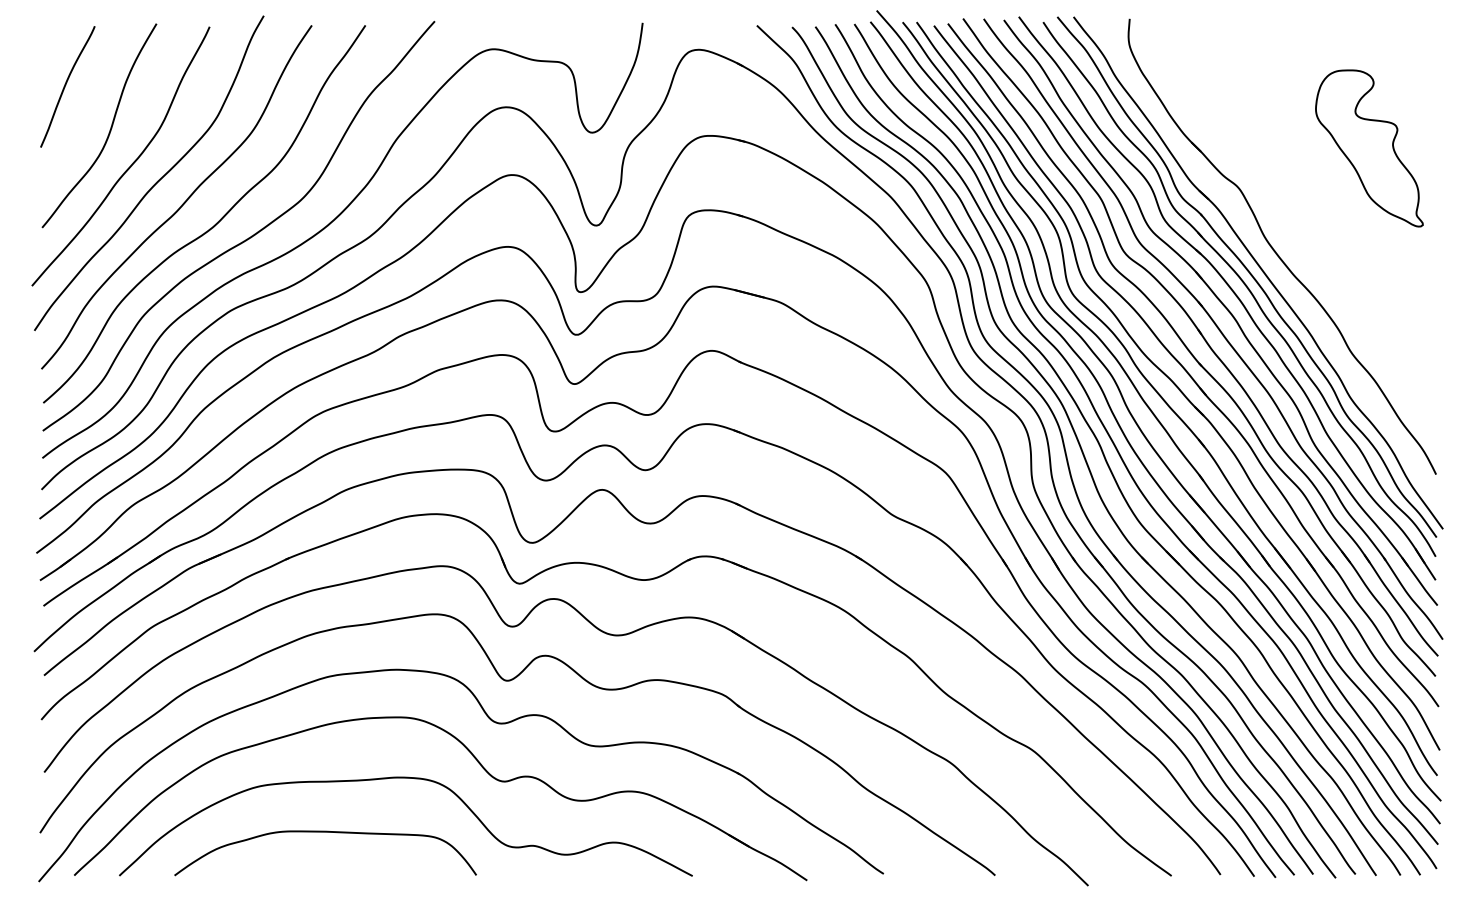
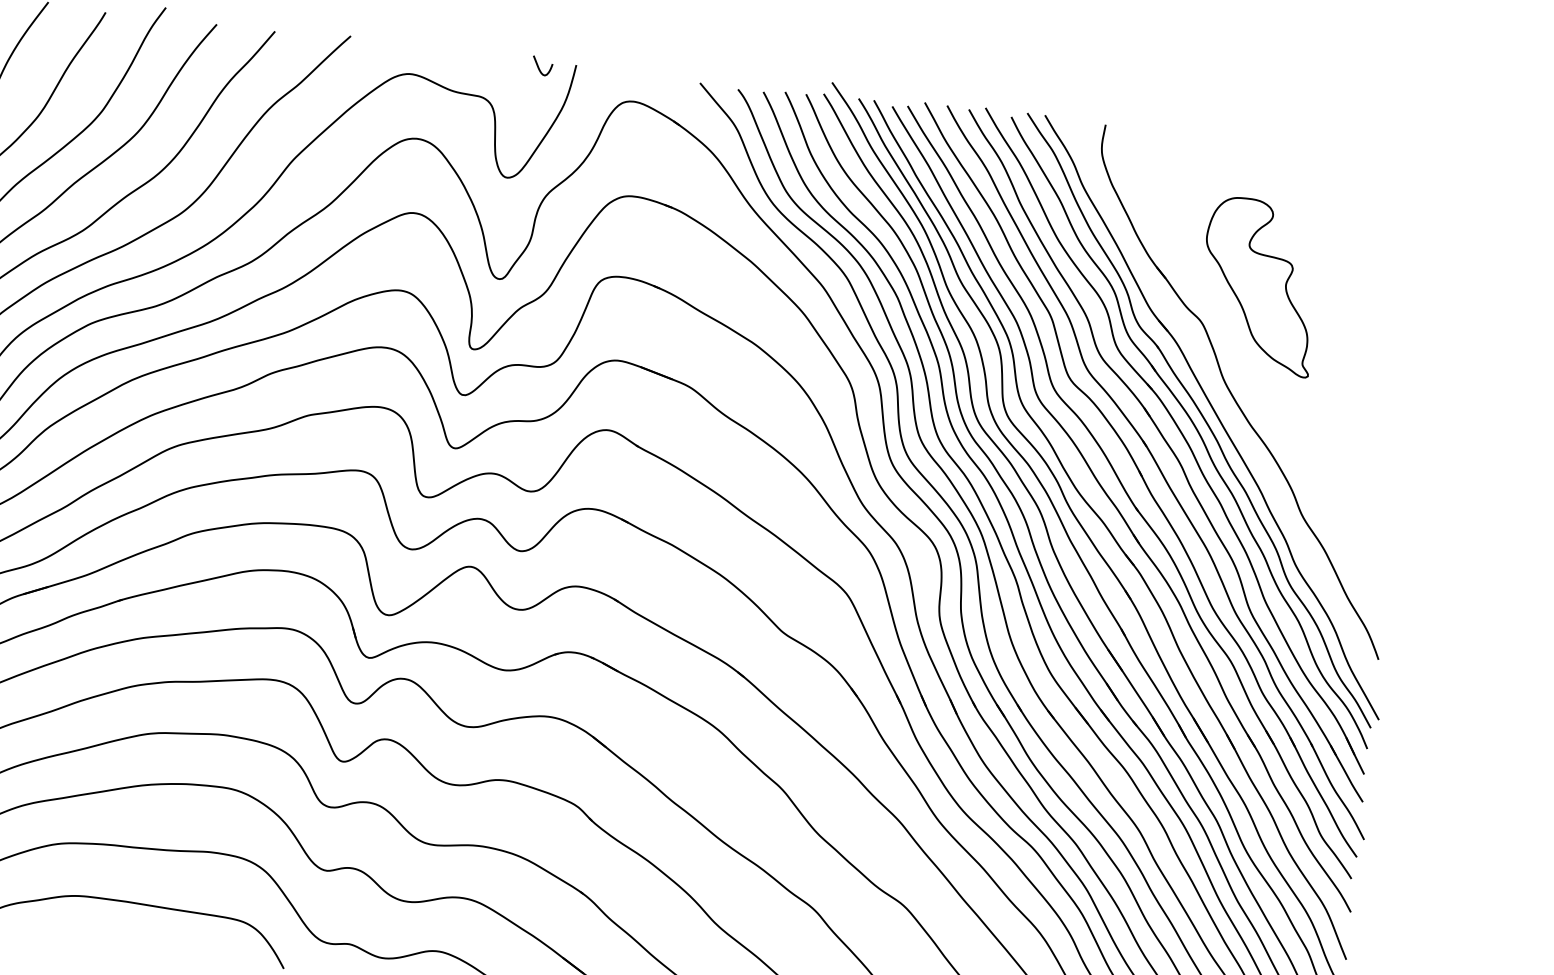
curve: (609, 28) -> (539, 66), added
part: (1369, 148) -> (1259, 286), moved

